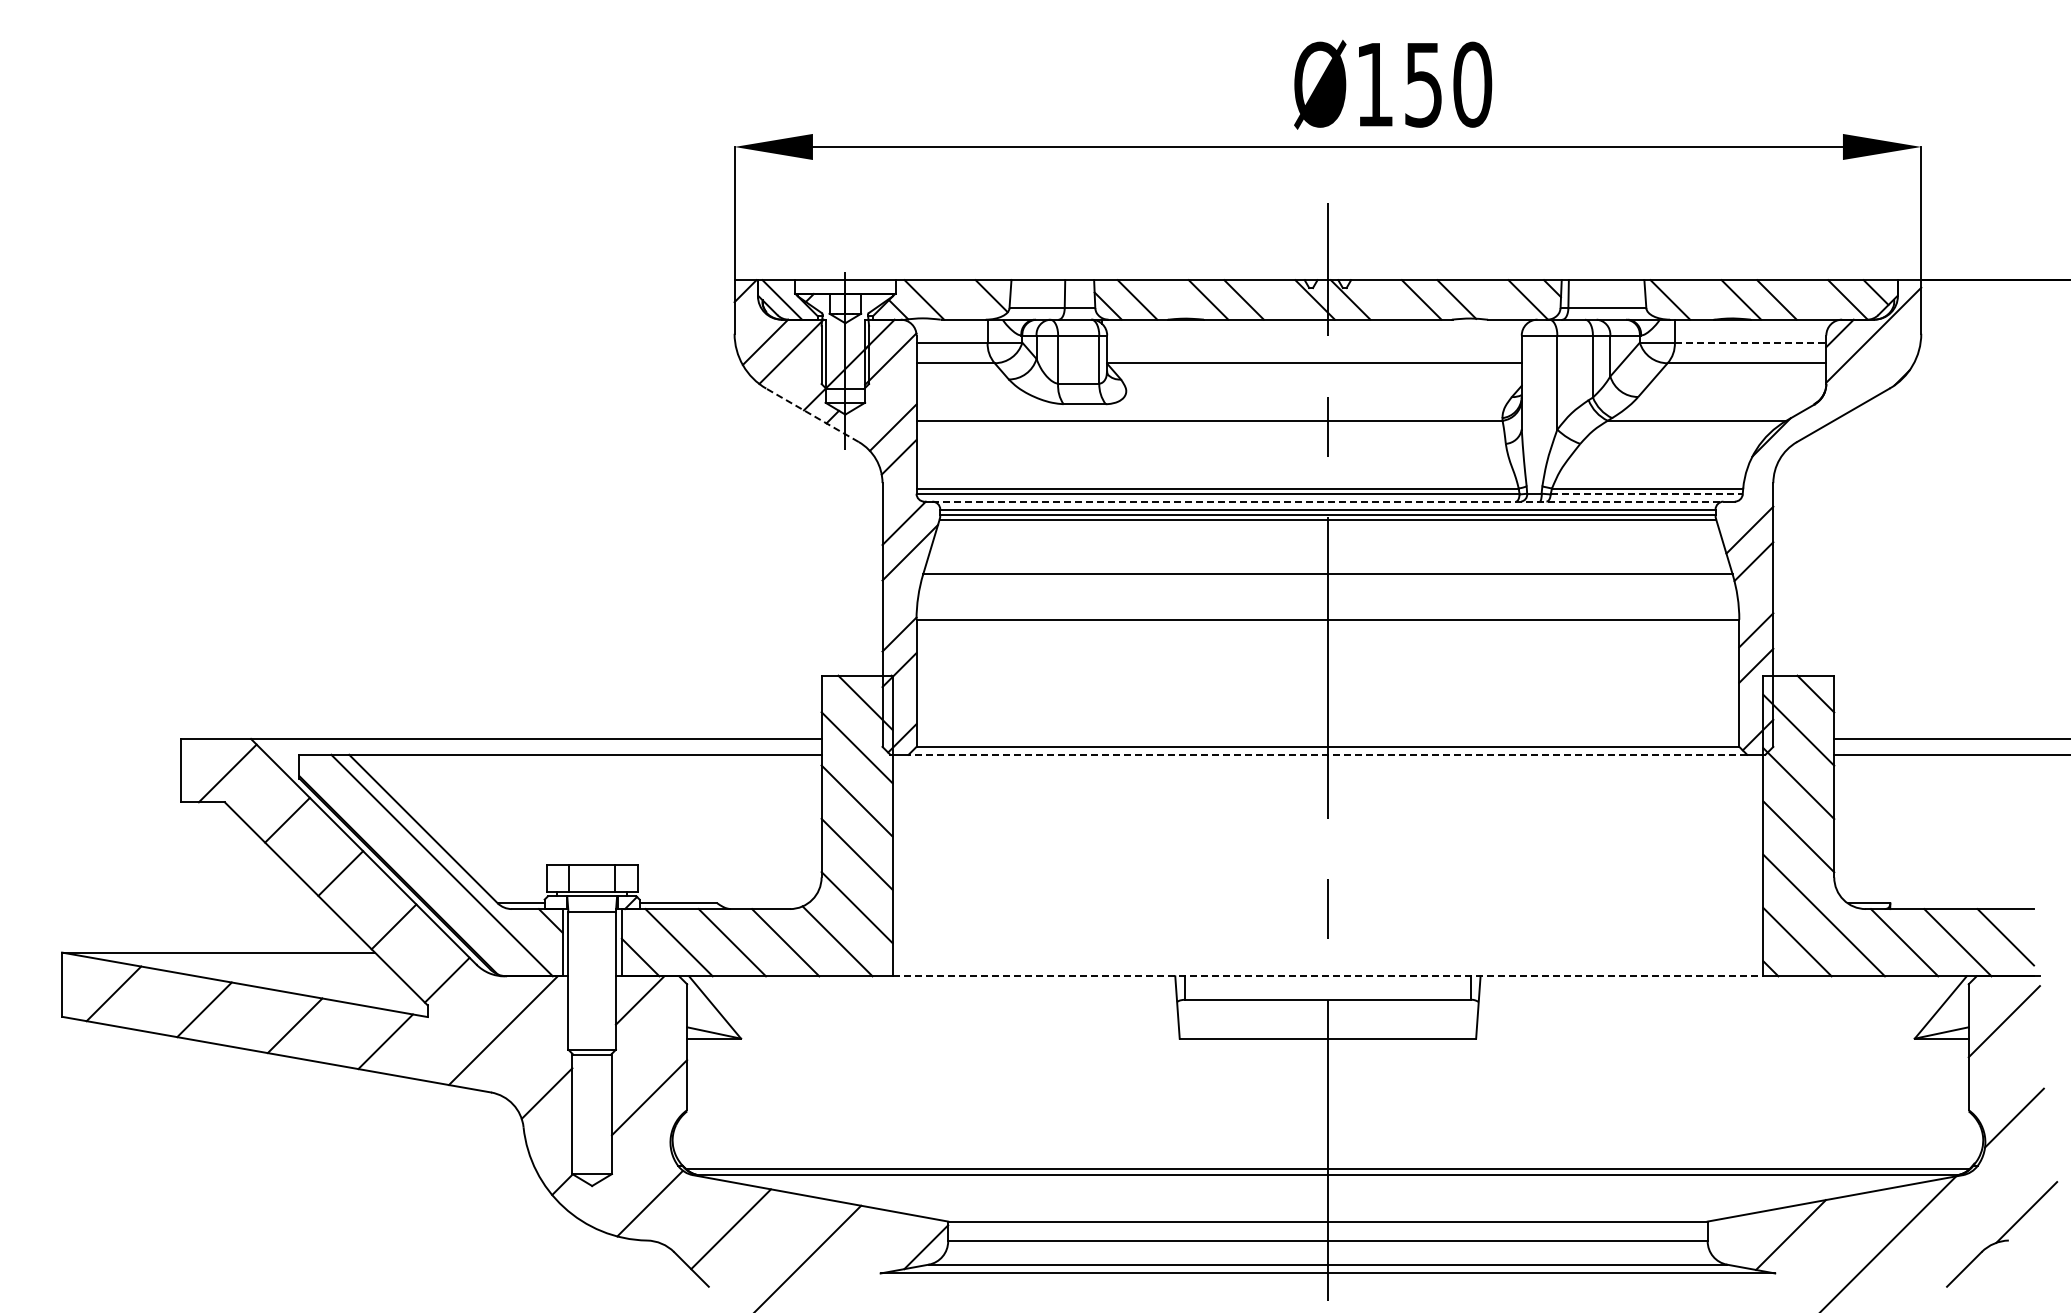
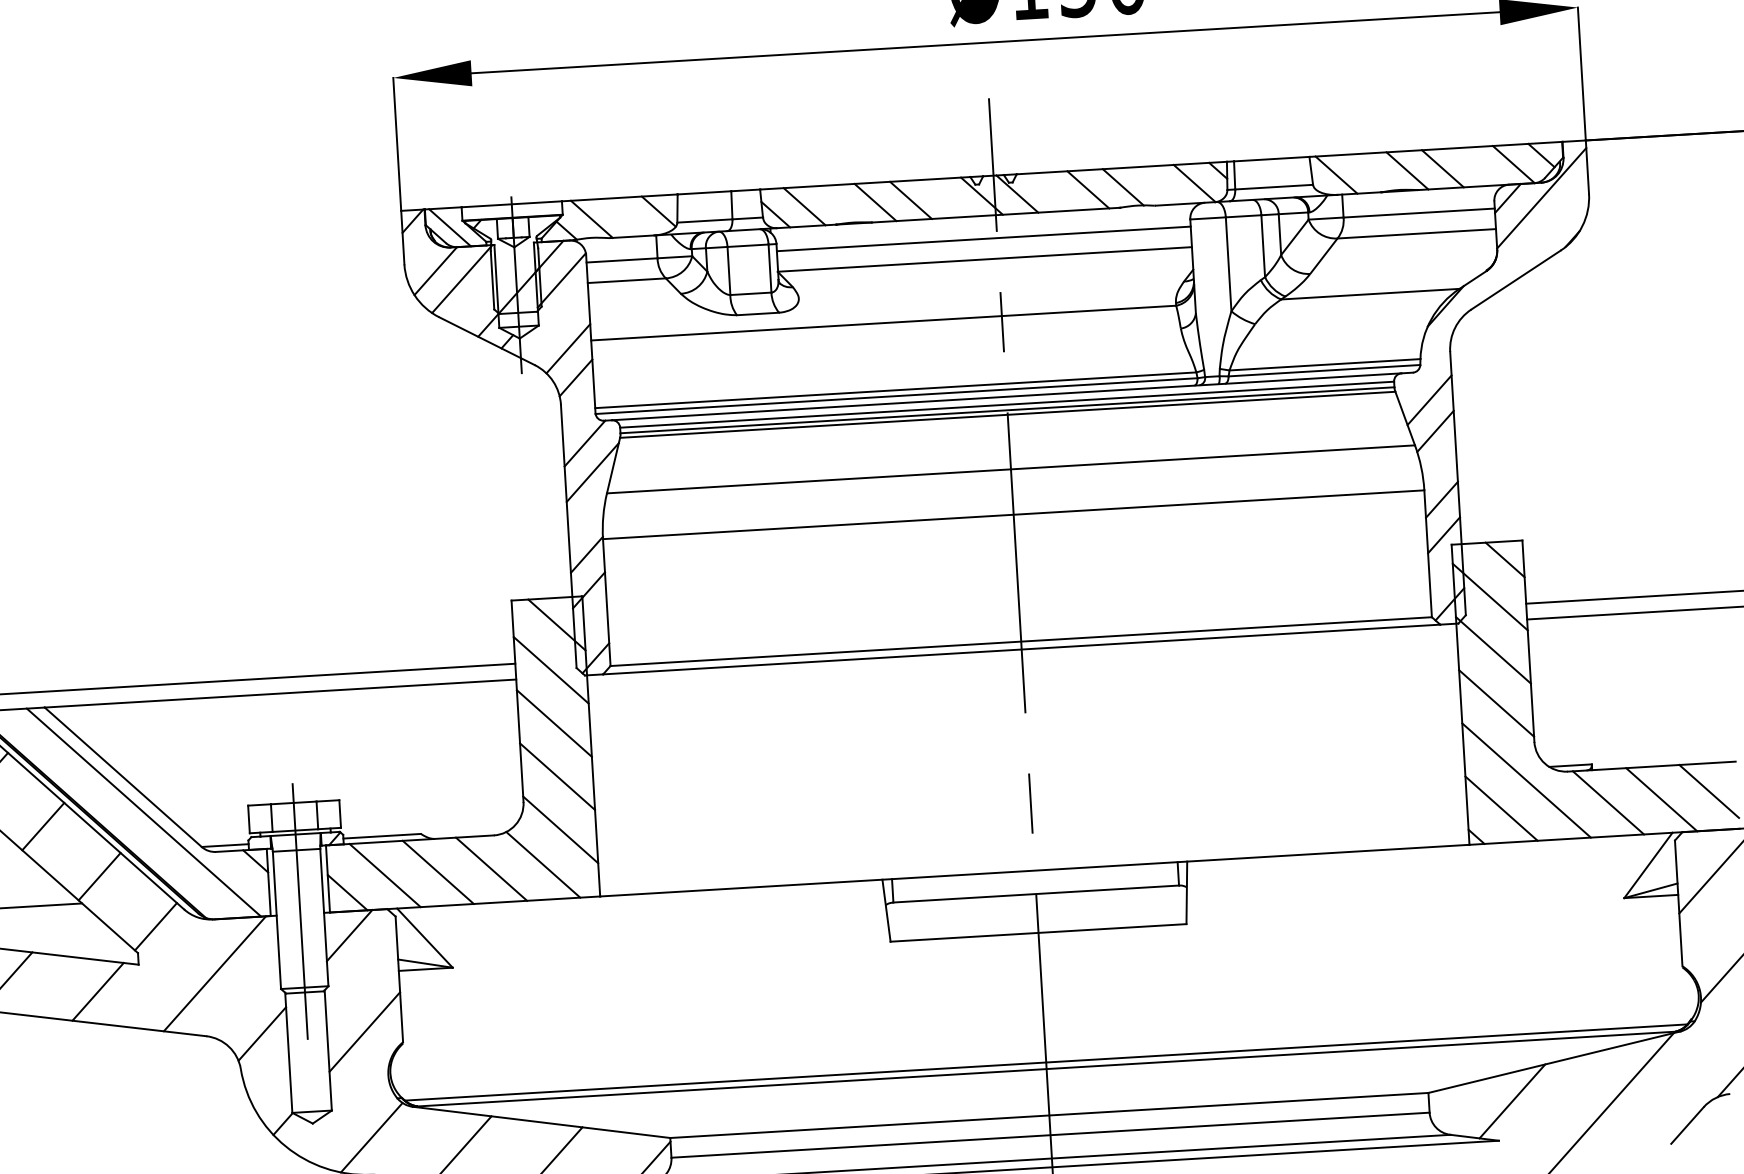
line: (1314, 342) -> (983, 238), added
line: (1750, 342) -> (1419, 212), dashed -> solid
line: (812, 415) -> (487, 341), dashed -> solid
line: (1647, 494) -> (1325, 370), dashed -> solid
line: (1327, 501) -> (1006, 396), dashed -> solid
line: (1327, 754) -> (1021, 649), dashed -> solid
line: (592, 973) -> (300, 911), added
line: (1328, 976) -> (1035, 870), dashed -> solid

